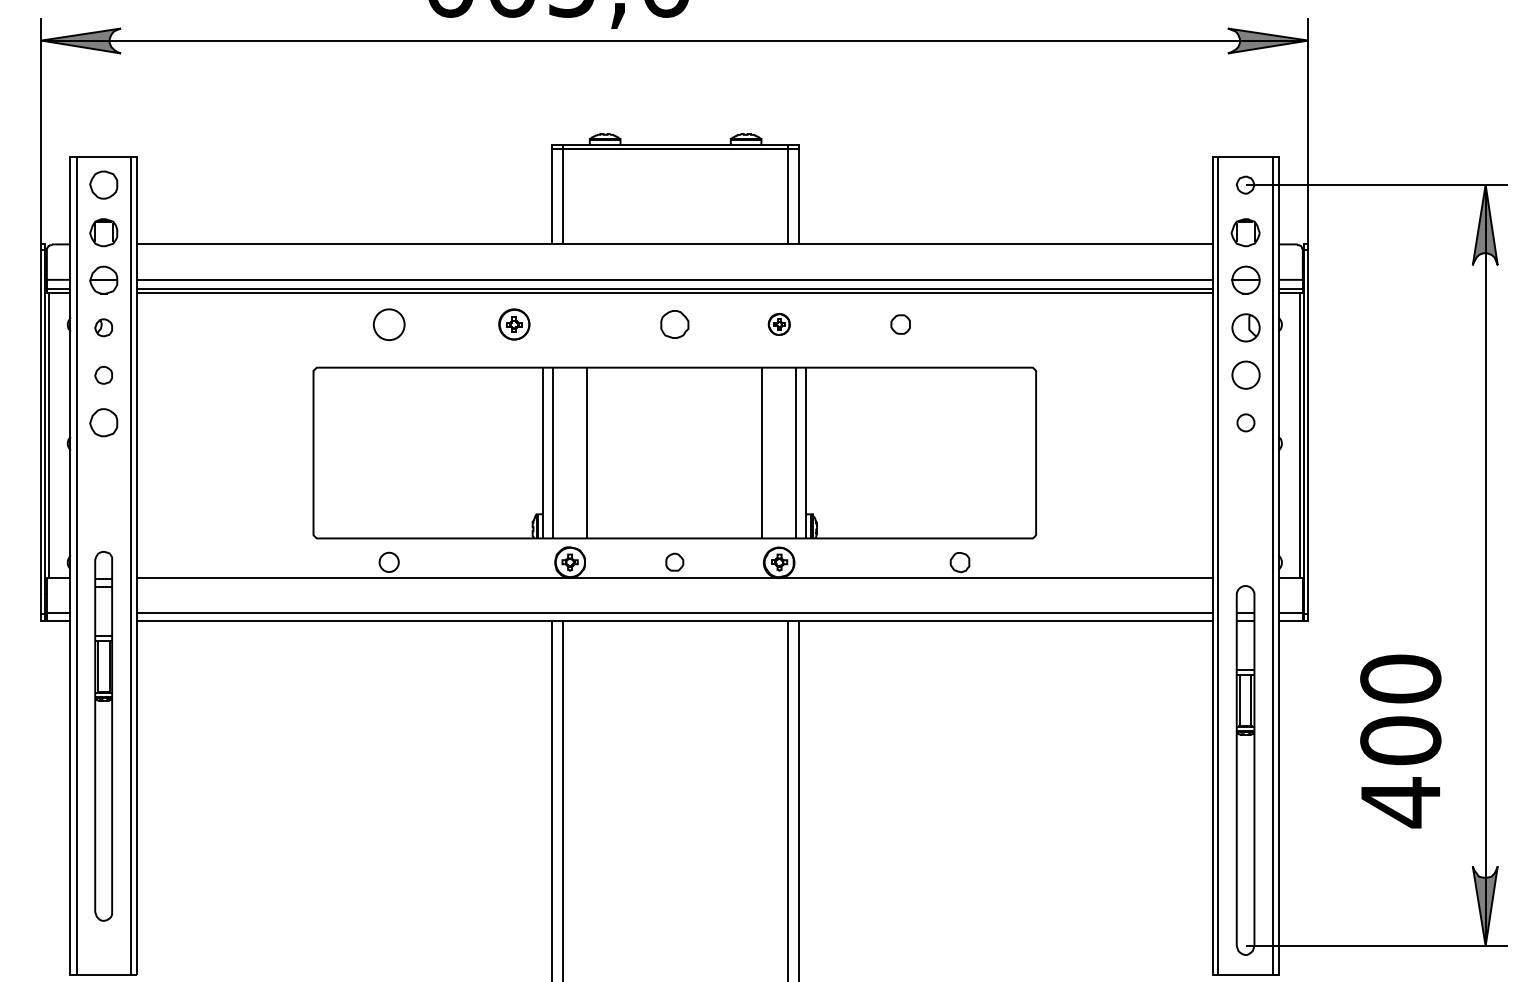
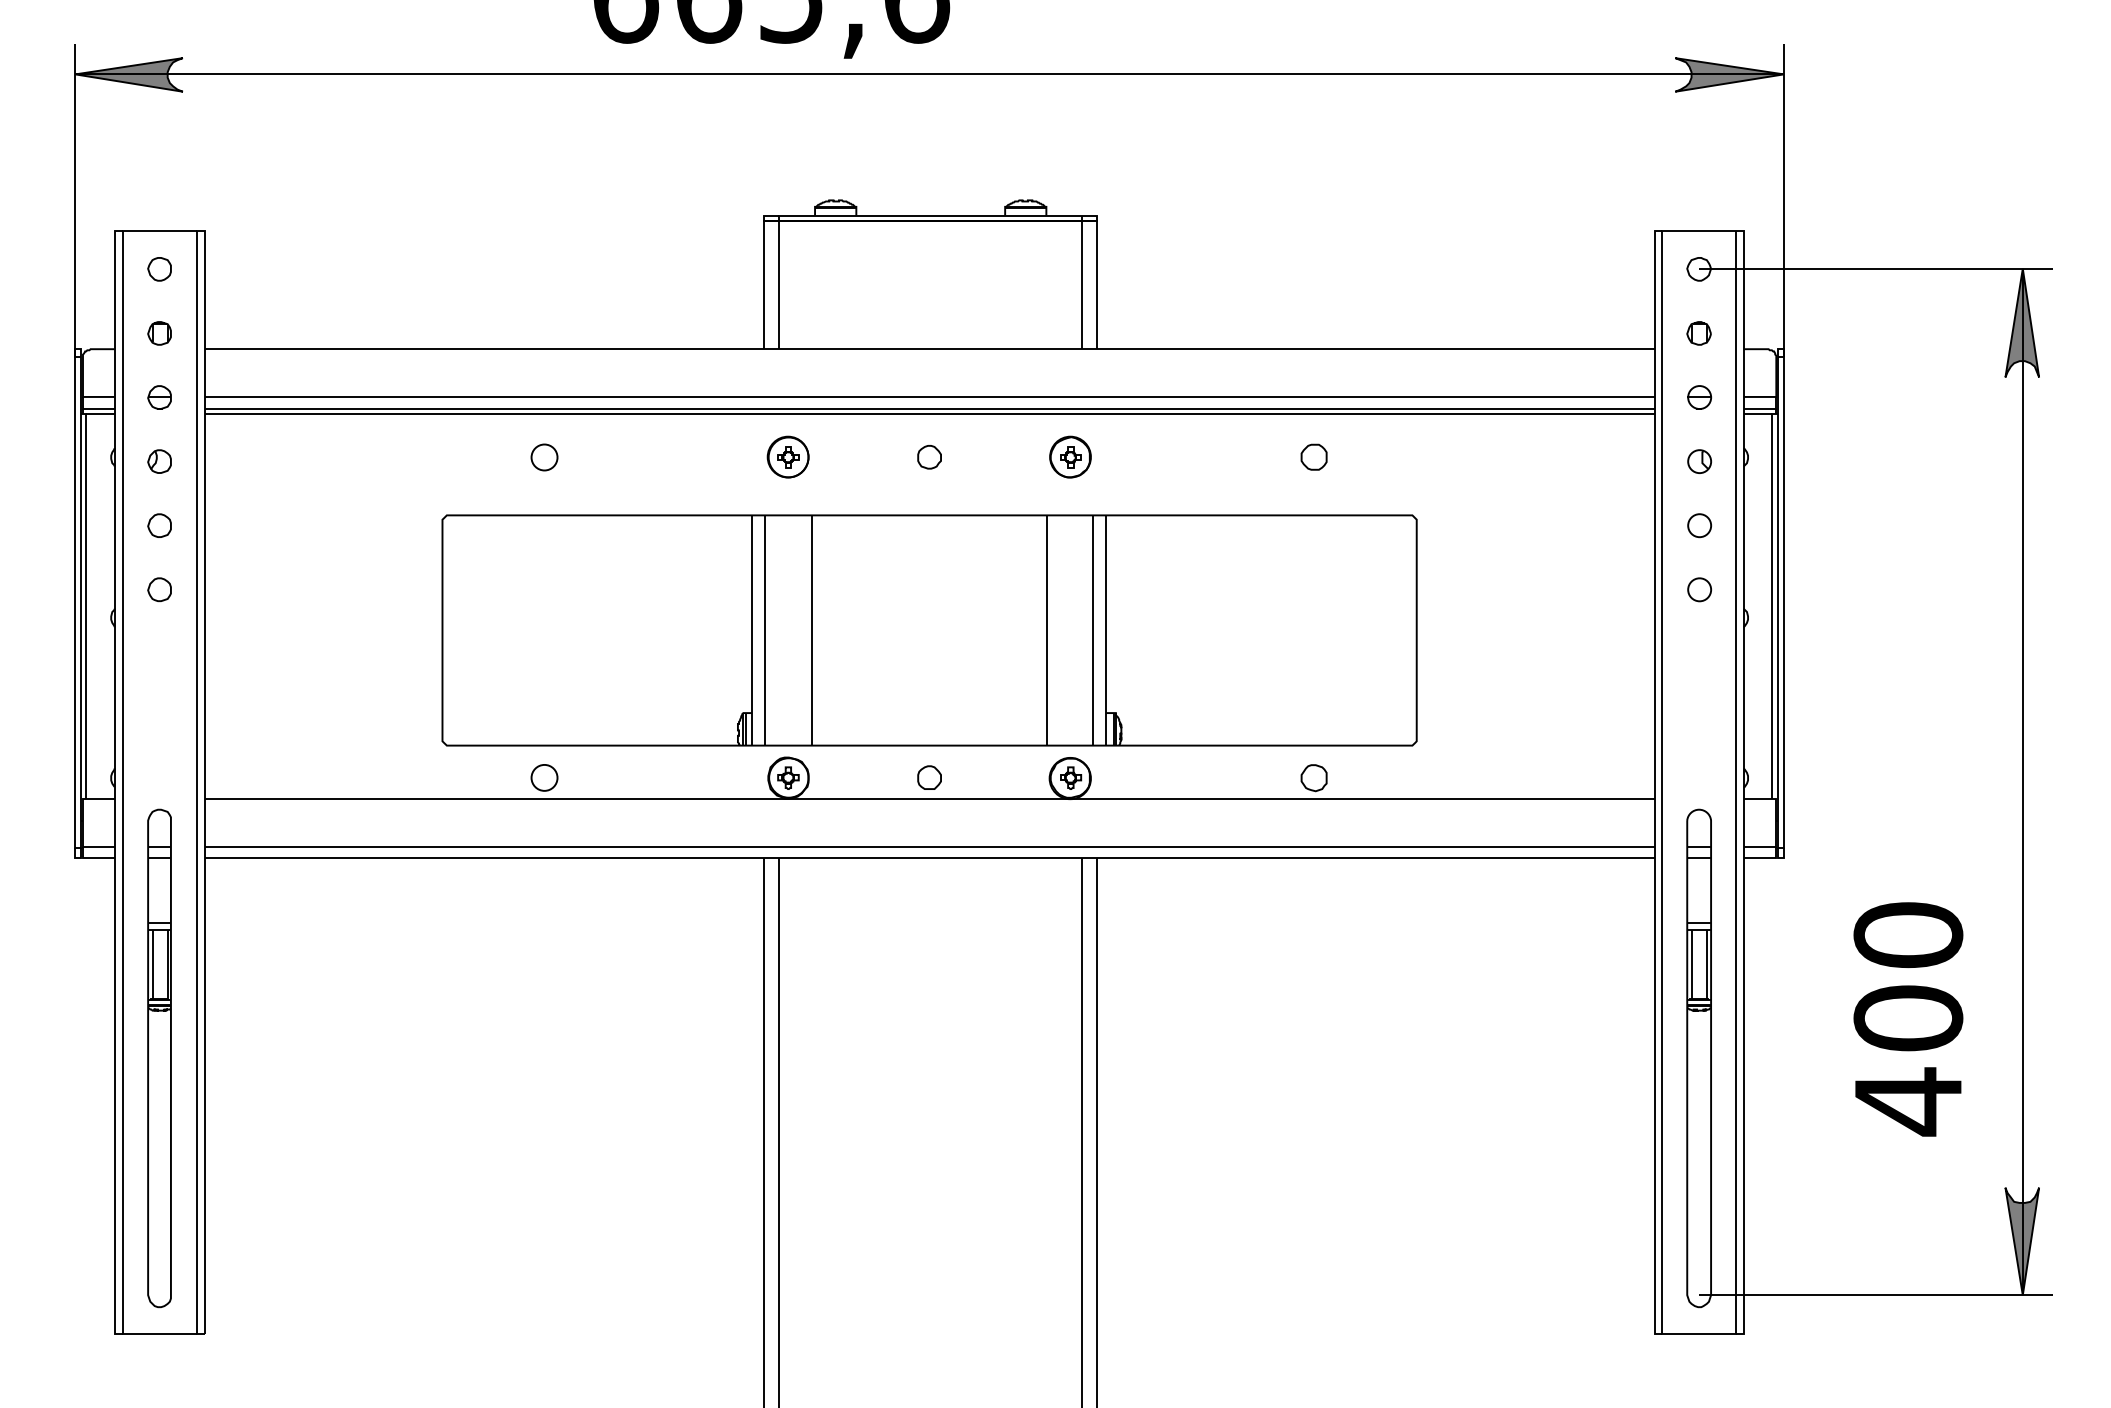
part: (103, 185) -> (159, 269), size x0.62
part: (103, 232) -> (159, 333), size x0.62
part: (1245, 232) -> (1698, 333), size x0.62
part: (103, 280) -> (159, 397), size x0.62
part: (1245, 280) -> (1699, 397), size x0.62
circle: (389, 324) -> (544, 457), size x0.62
part: (513, 324) -> (787, 456), moved
part: (674, 324) -> (929, 457), size x0.62
part: (779, 324) -> (1070, 456), size x1.43
part: (900, 324) -> (1313, 456), moved
part: (1245, 327) -> (1699, 461), size x0.62
circle: (1245, 375) -> (1699, 525), size x0.62
part: (103, 422) -> (159, 589), size x0.62
part: (103, 736) -> (159, 1058), moved

